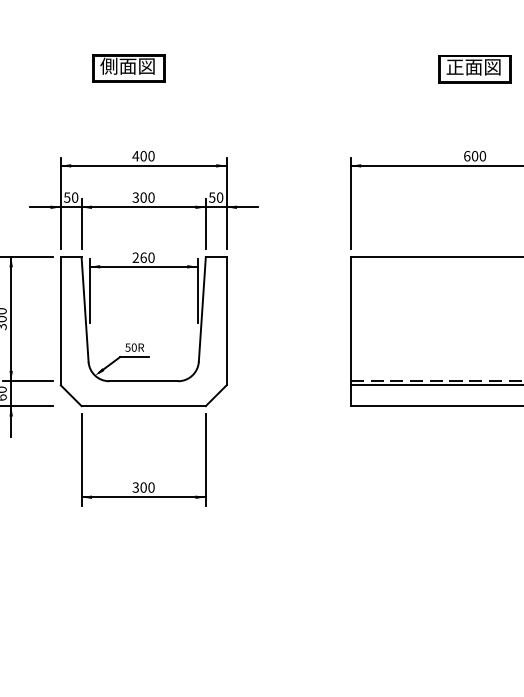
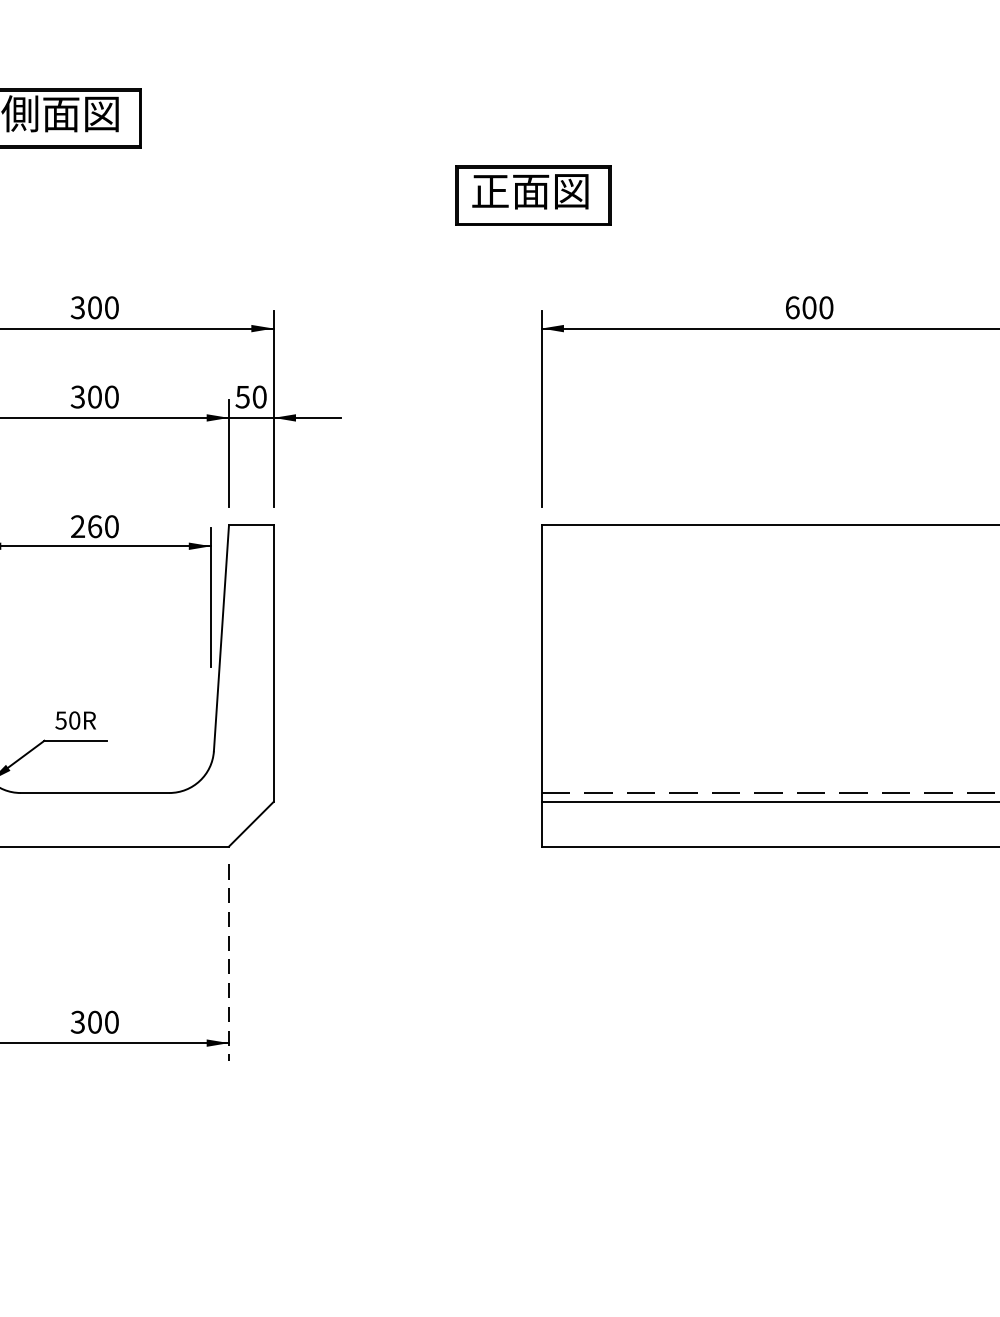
part: (474, 69) -> (532, 196), moved
text: (135, 155) -> (77, 306), 400 -> 300
line: (205, 459) -> (228, 961), solid -> dashed

